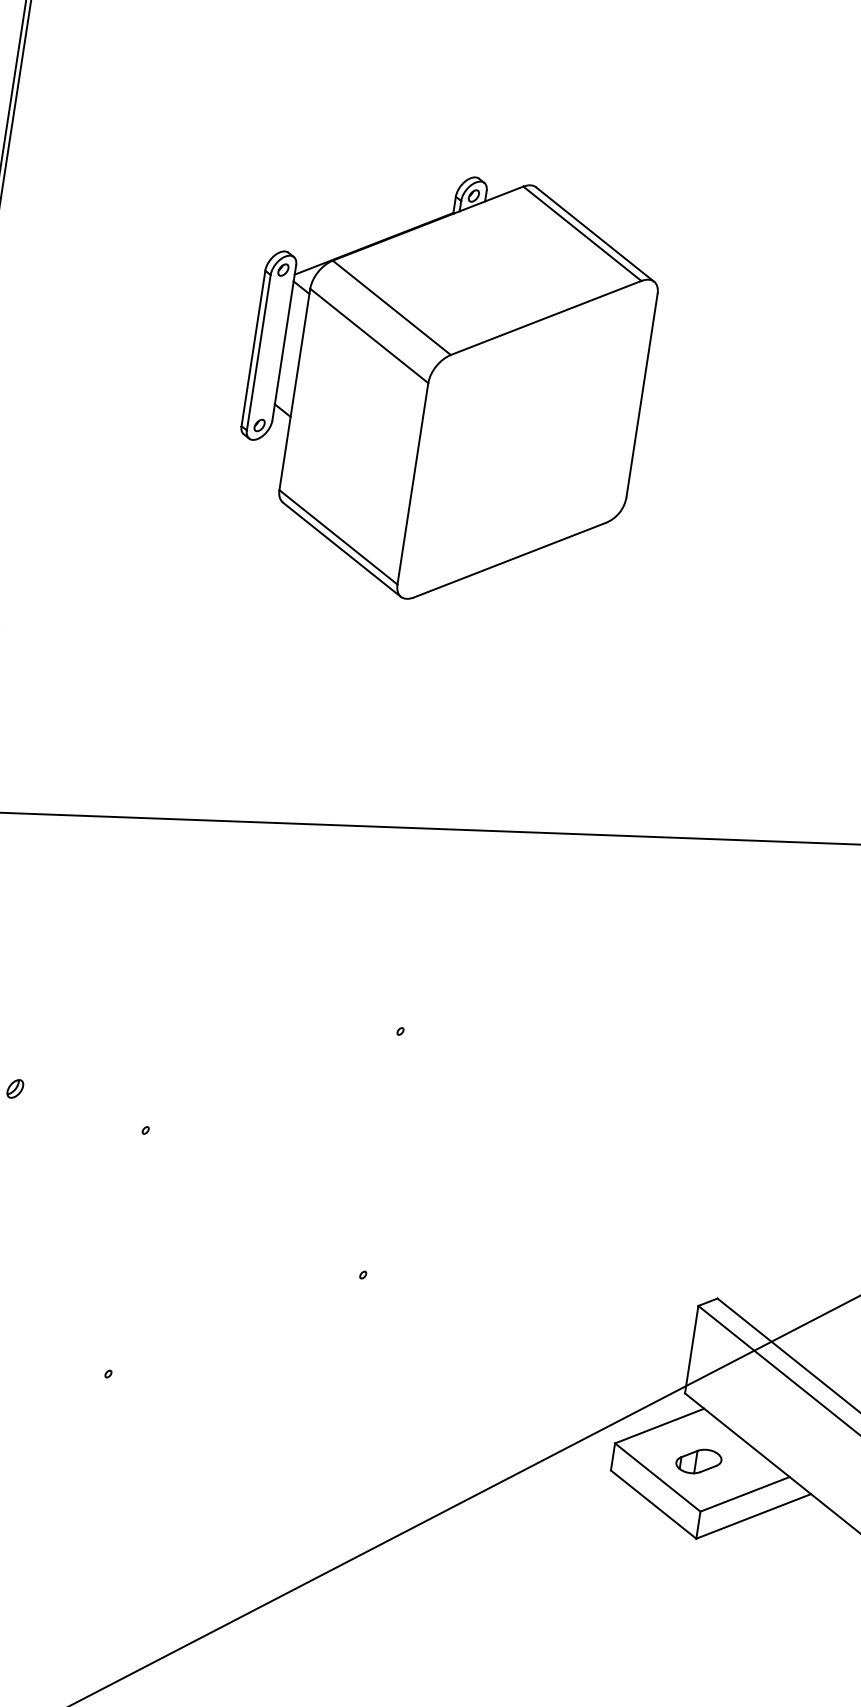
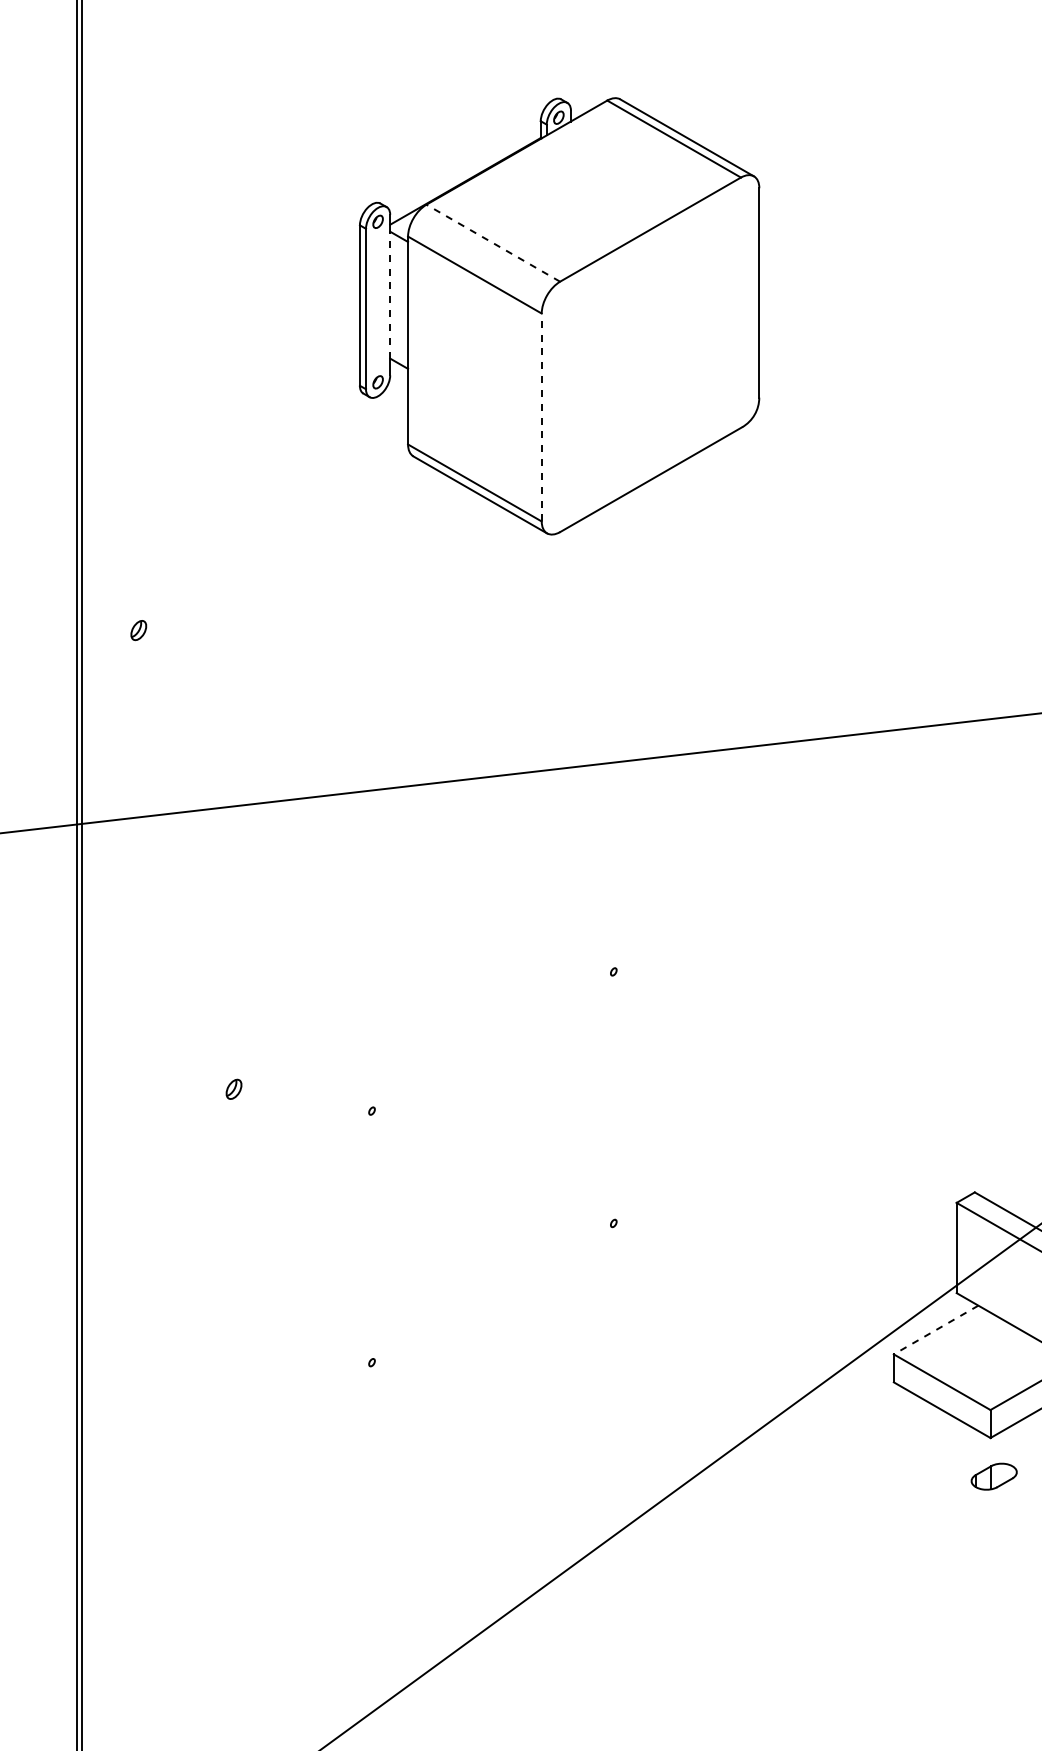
line: (391, 307) -> (492, 242), solid -> dashed
line: (284, 342) -> (390, 294), solid -> dashed
line: (412, 483) -> (541, 417), solid -> dashed
line: (659, 1426) -> (936, 1330), solid -> dashed
part: (698, 1461) -> (993, 1476), moved

